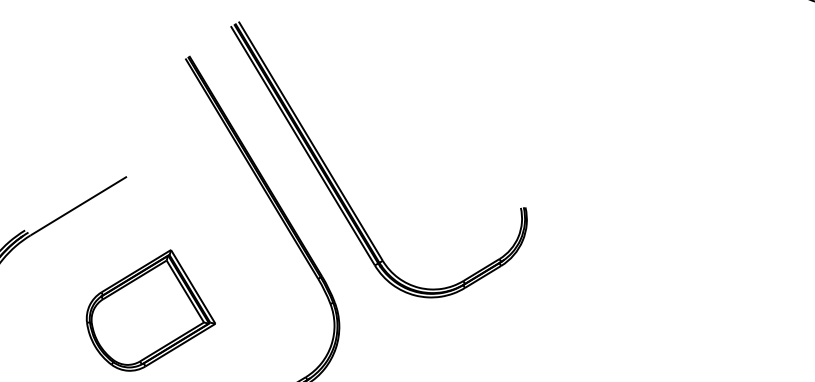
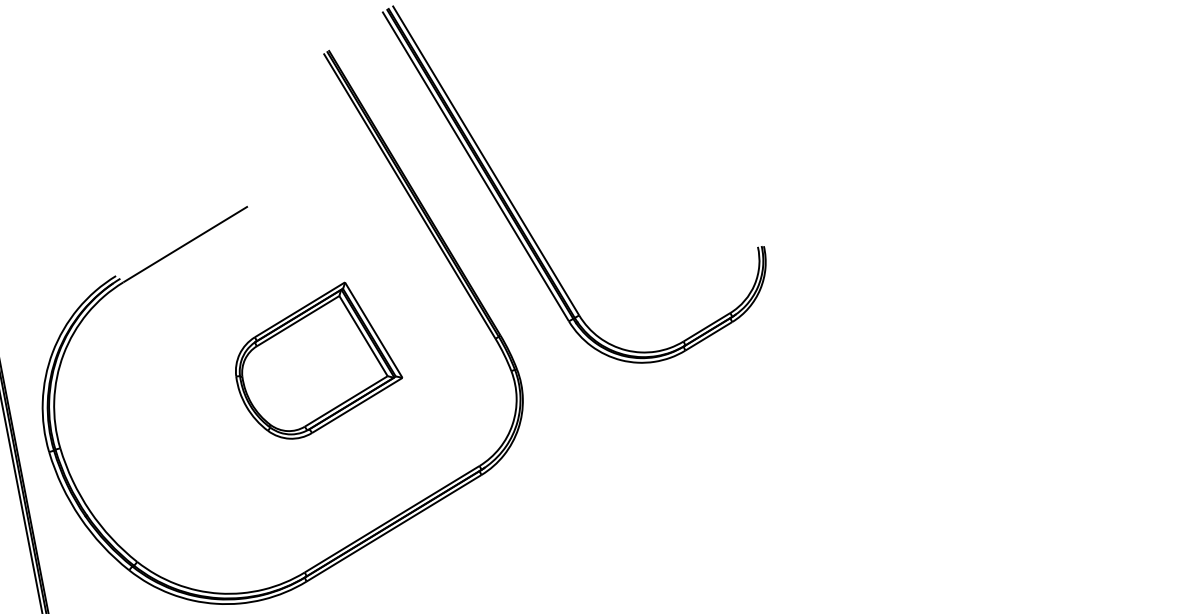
part: (151, 310) -> (319, 360), moved

